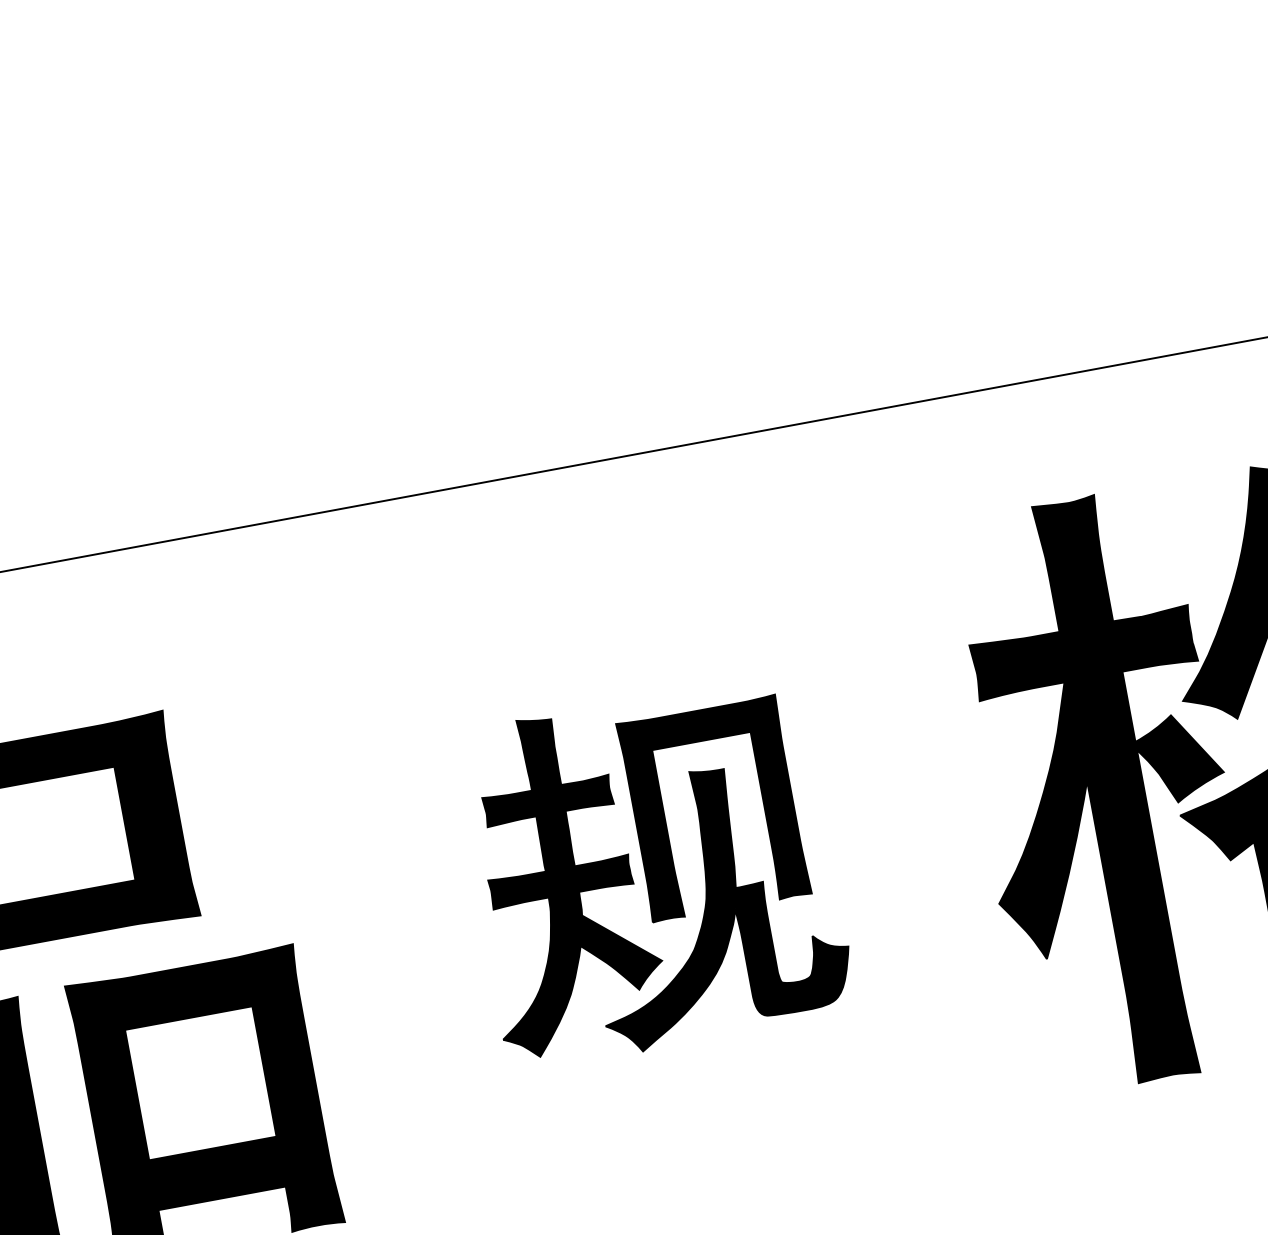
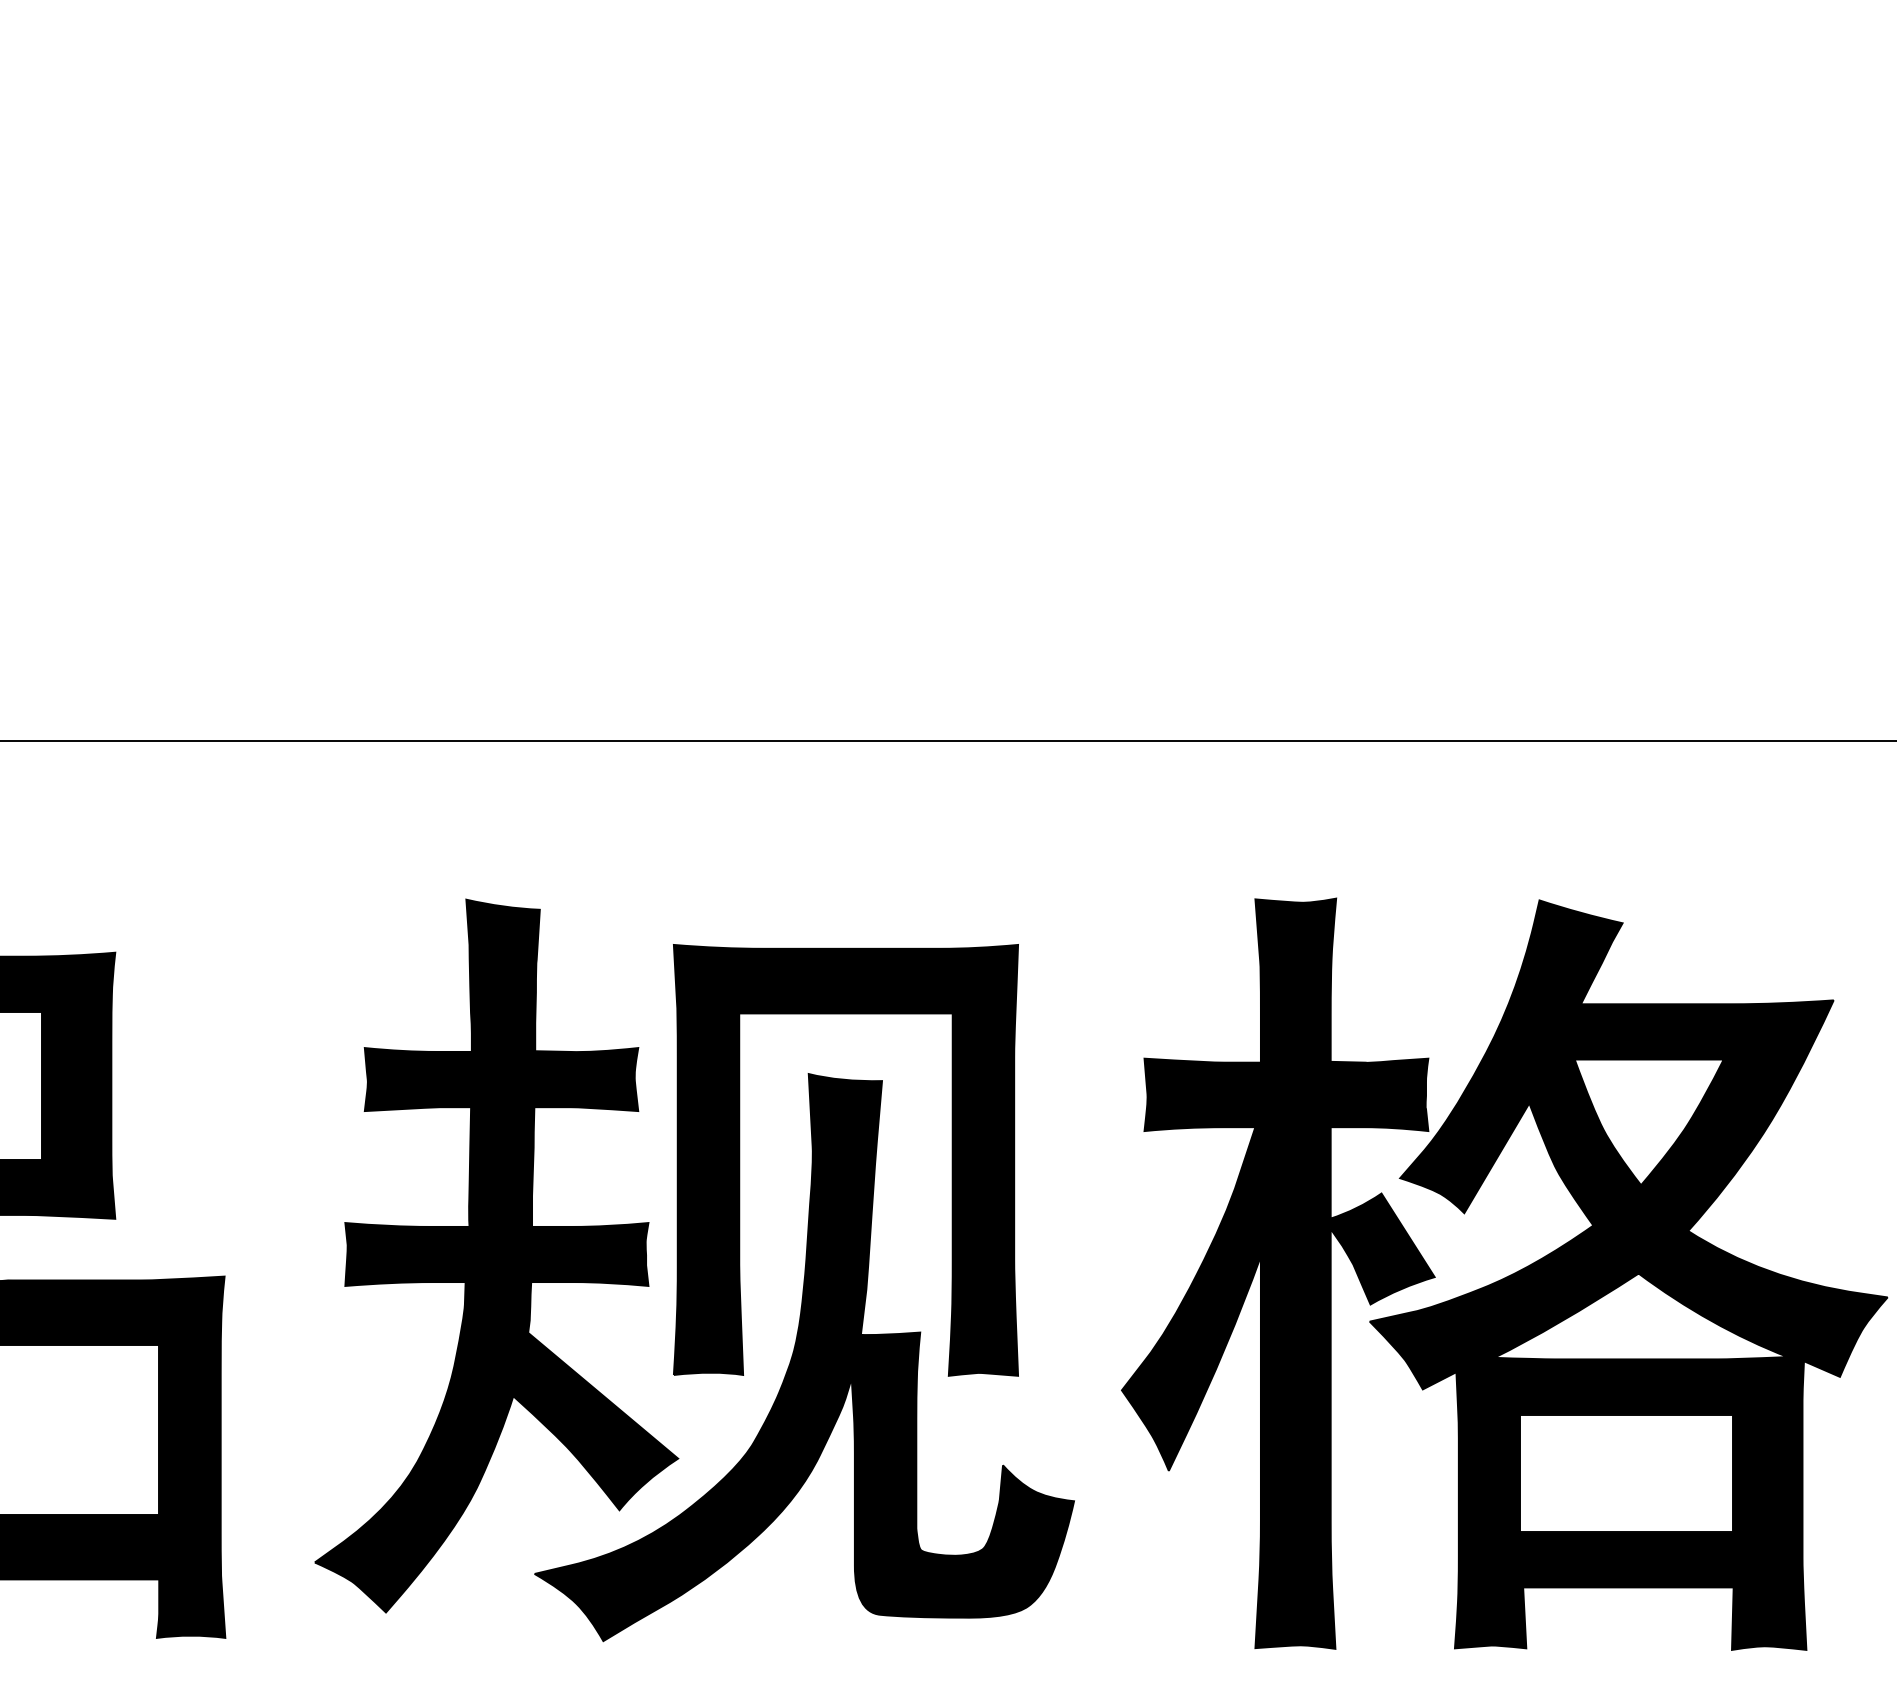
part: (653, 872) -> (694, 1270), size x1.67

